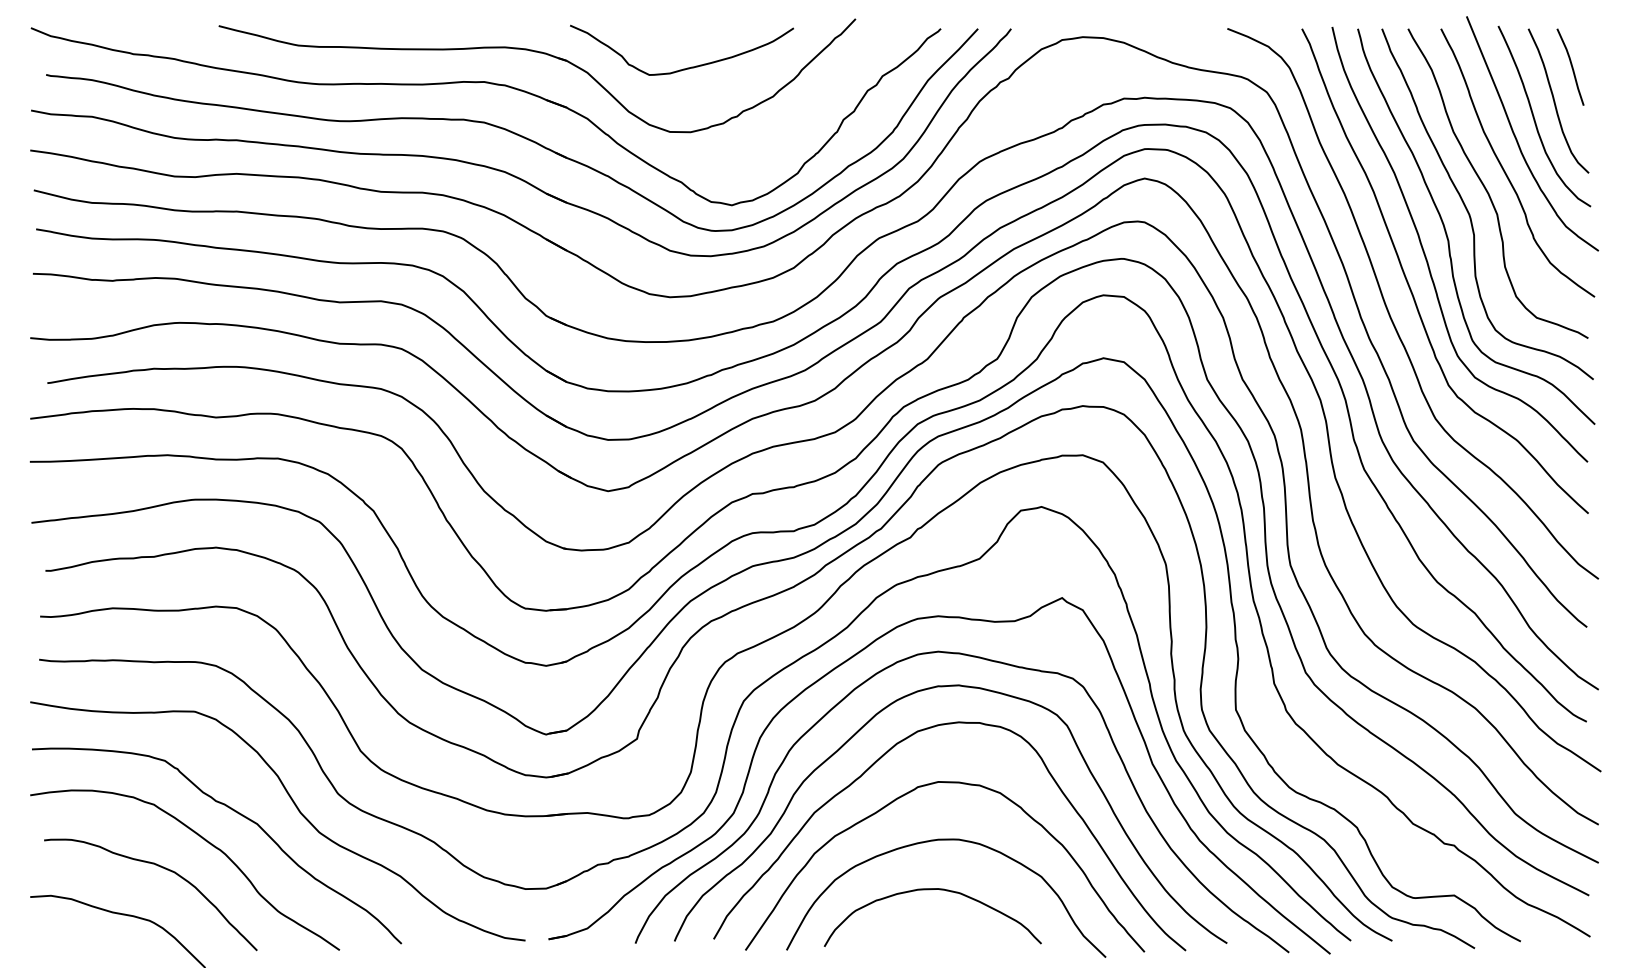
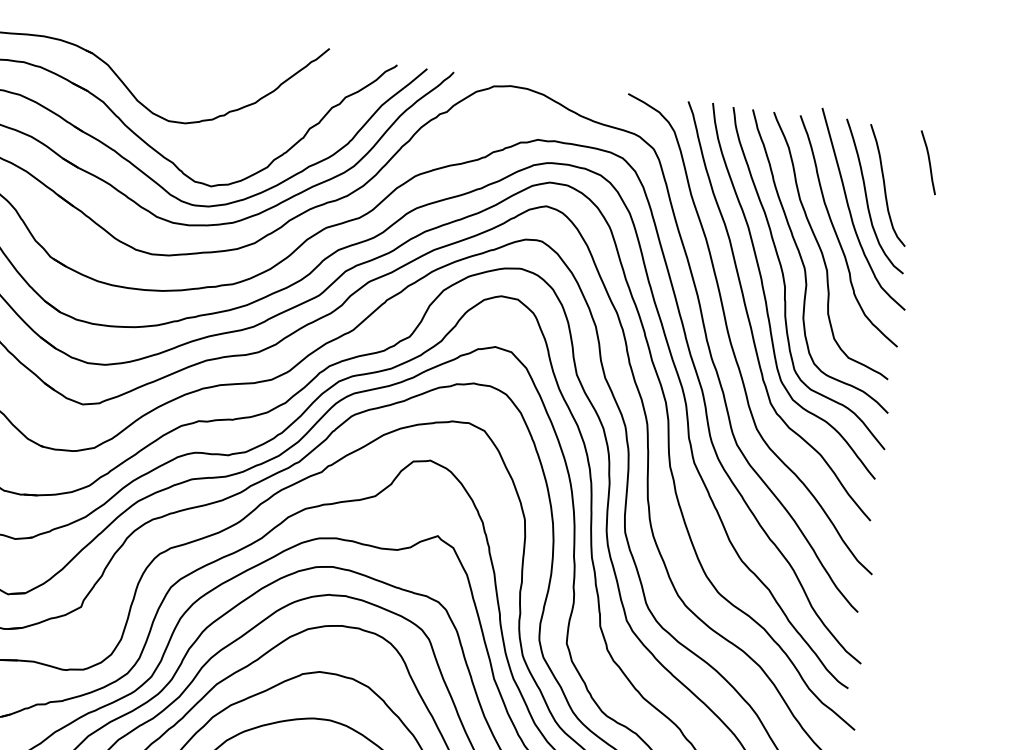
curve: (1570, 65) -> (928, 161), moved
curve: (687, 67) -> (189, 70), removed

